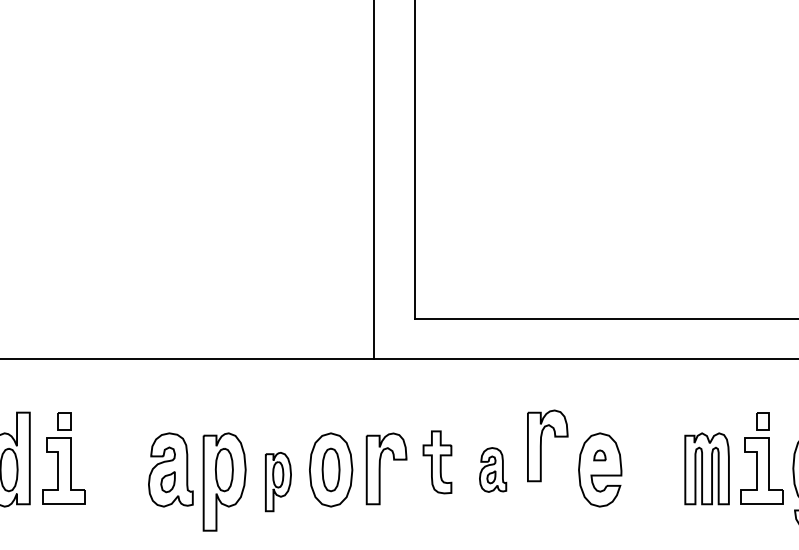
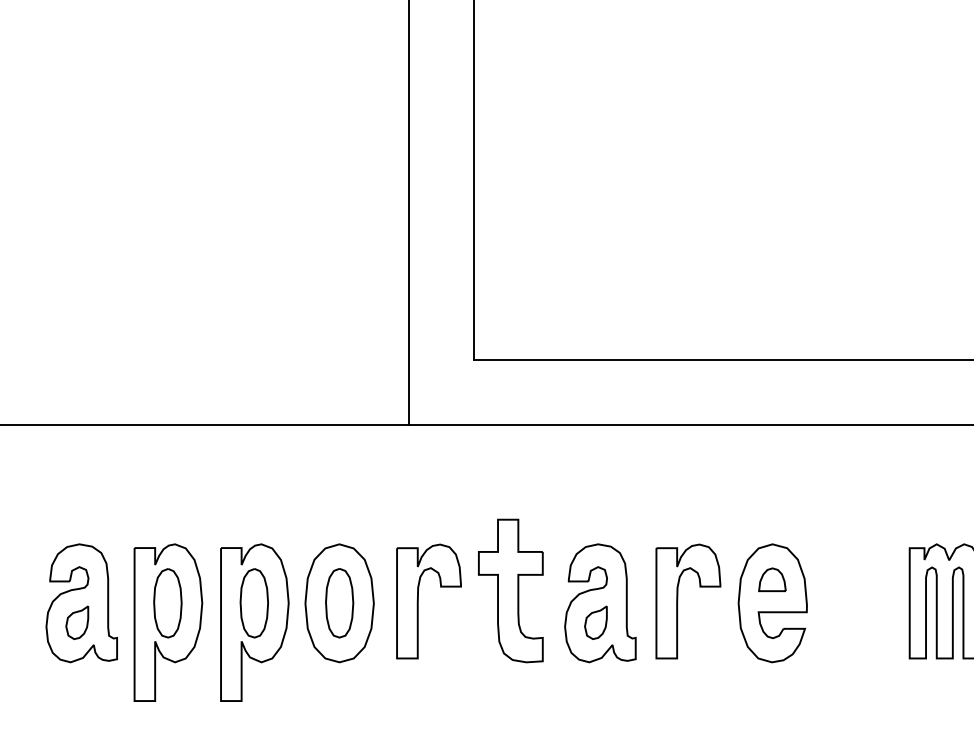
part: (547, 445) -> (687, 600), moved
part: (599, 455) -> (771, 579), size x1.43
part: (437, 462) -> (510, 591), size x1.43
part: (492, 469) -> (599, 602), size x1.67
part: (278, 481) -> (255, 621), size x1.67

